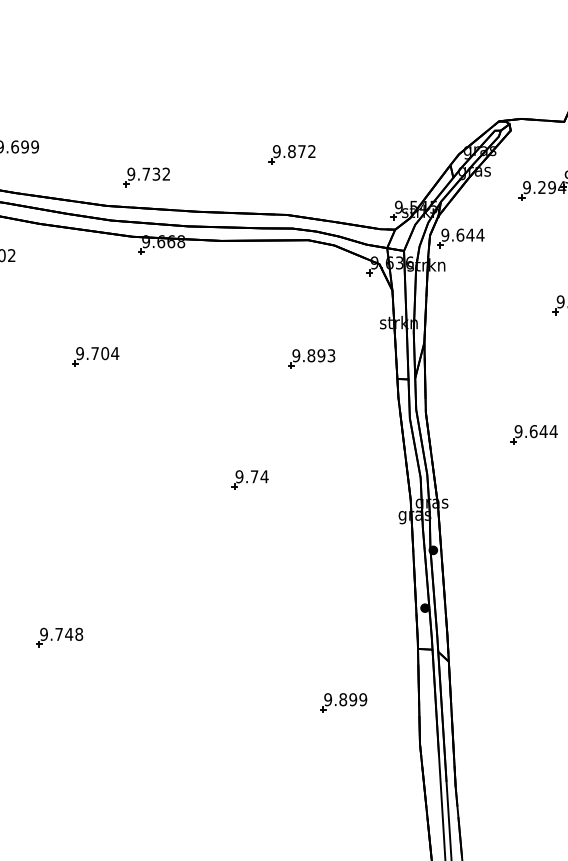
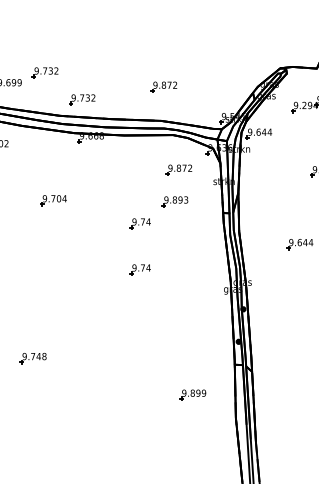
part: (81, 128) -> (45, 72), added
part: (317, 301) -> (178, 169), added
part: (248, 397) -> (139, 223), added

